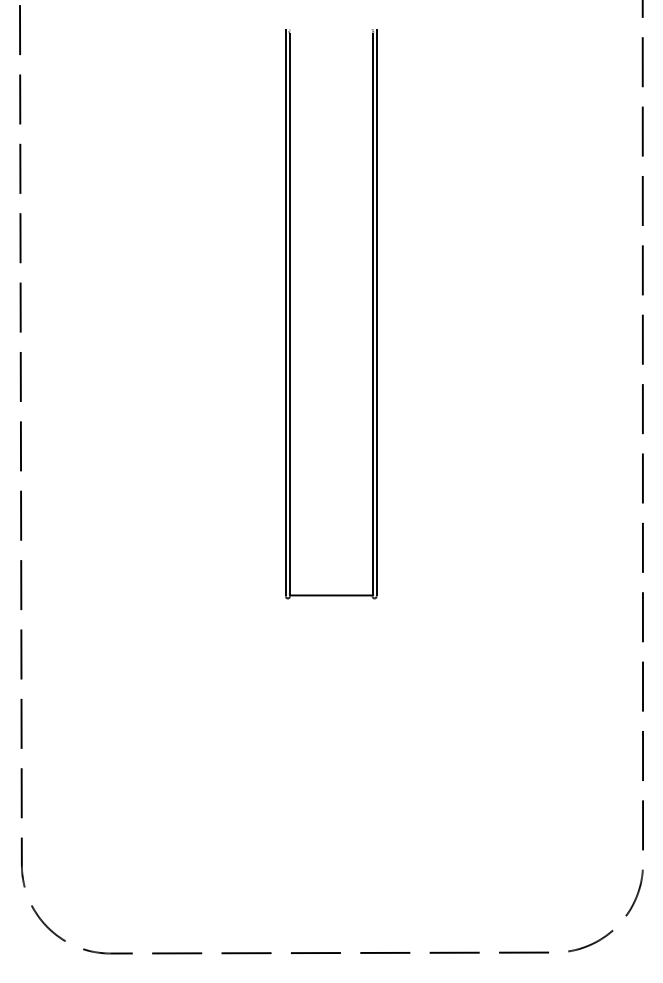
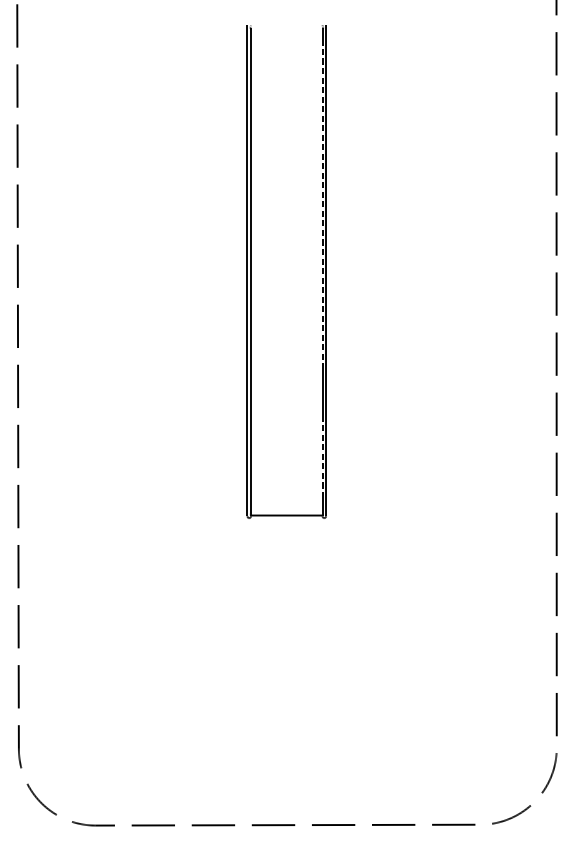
line: (372, 232) -> (322, 201), solid -> dashed
line: (372, 527) -> (322, 456), solid -> dashed

